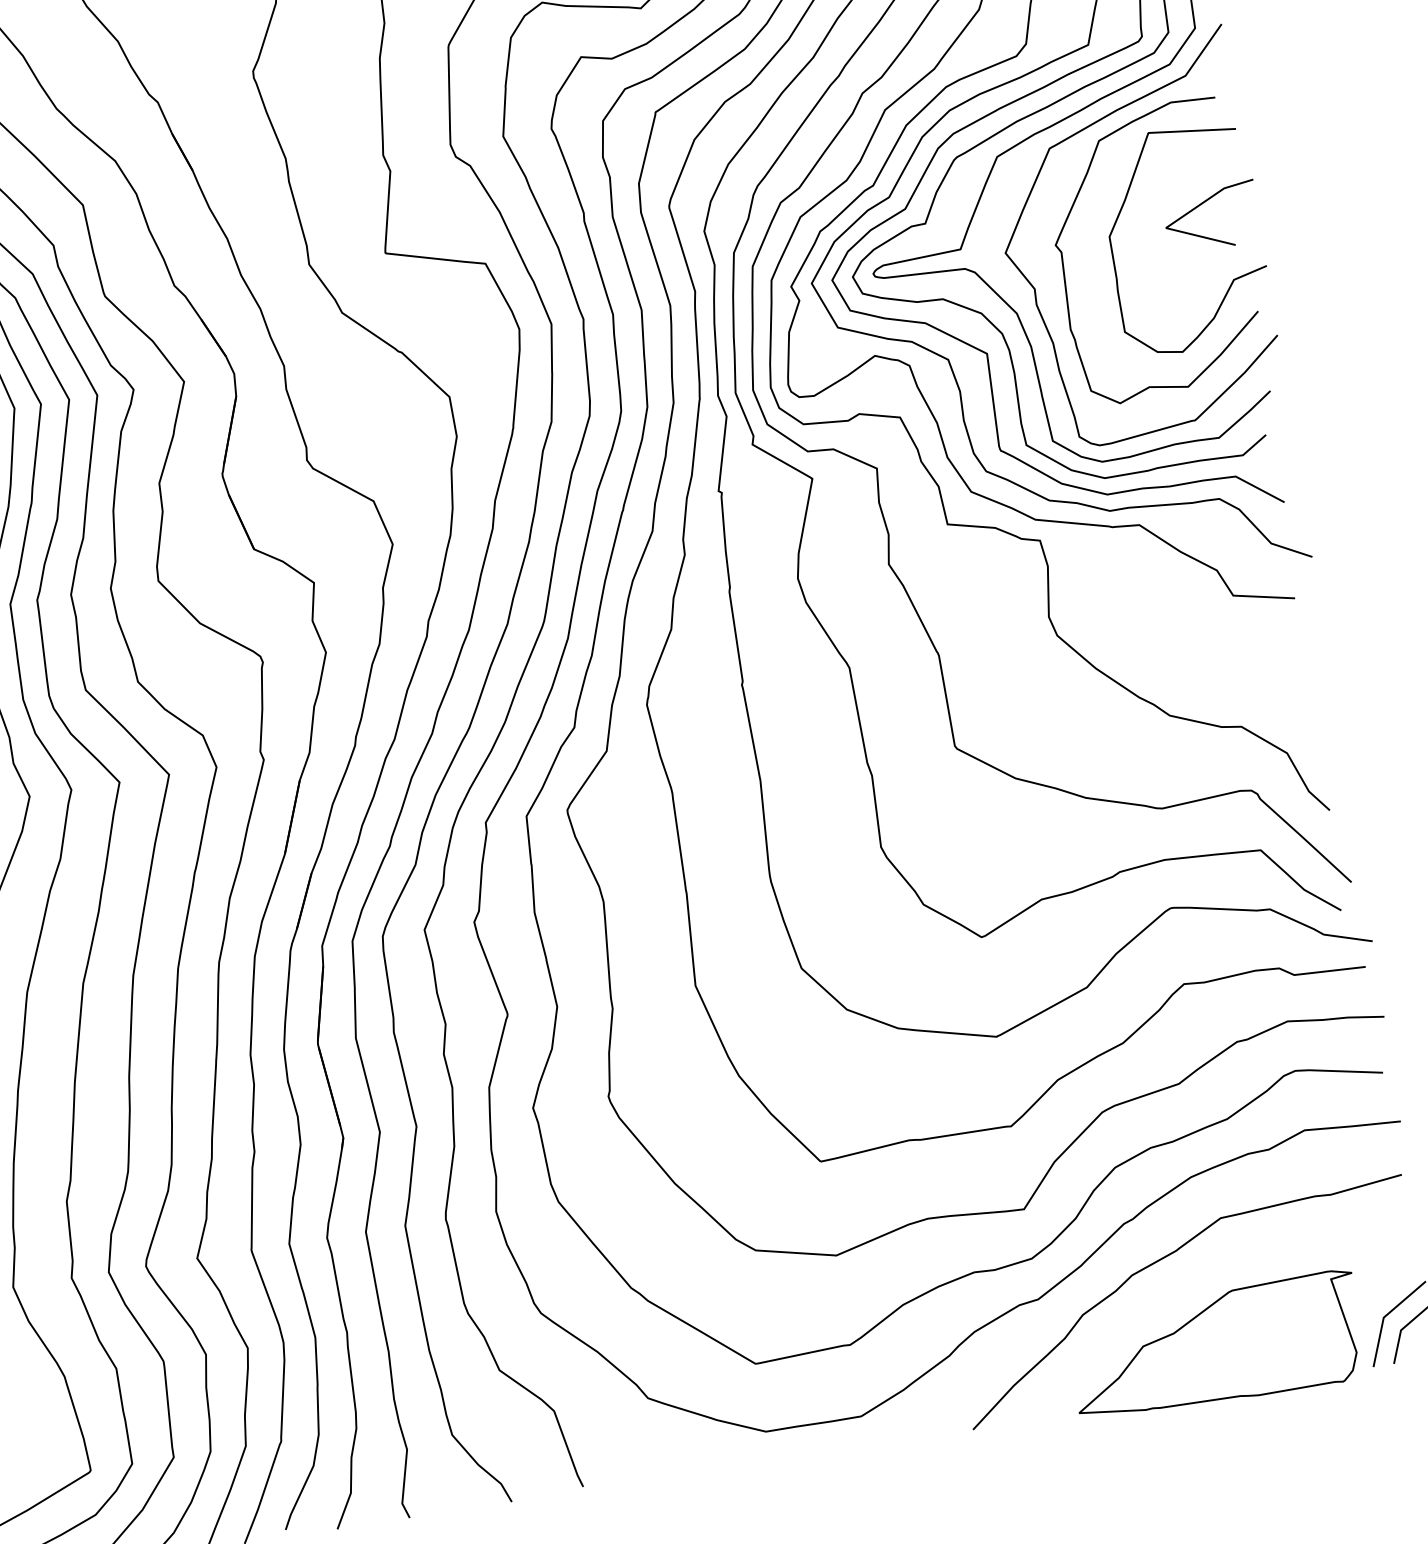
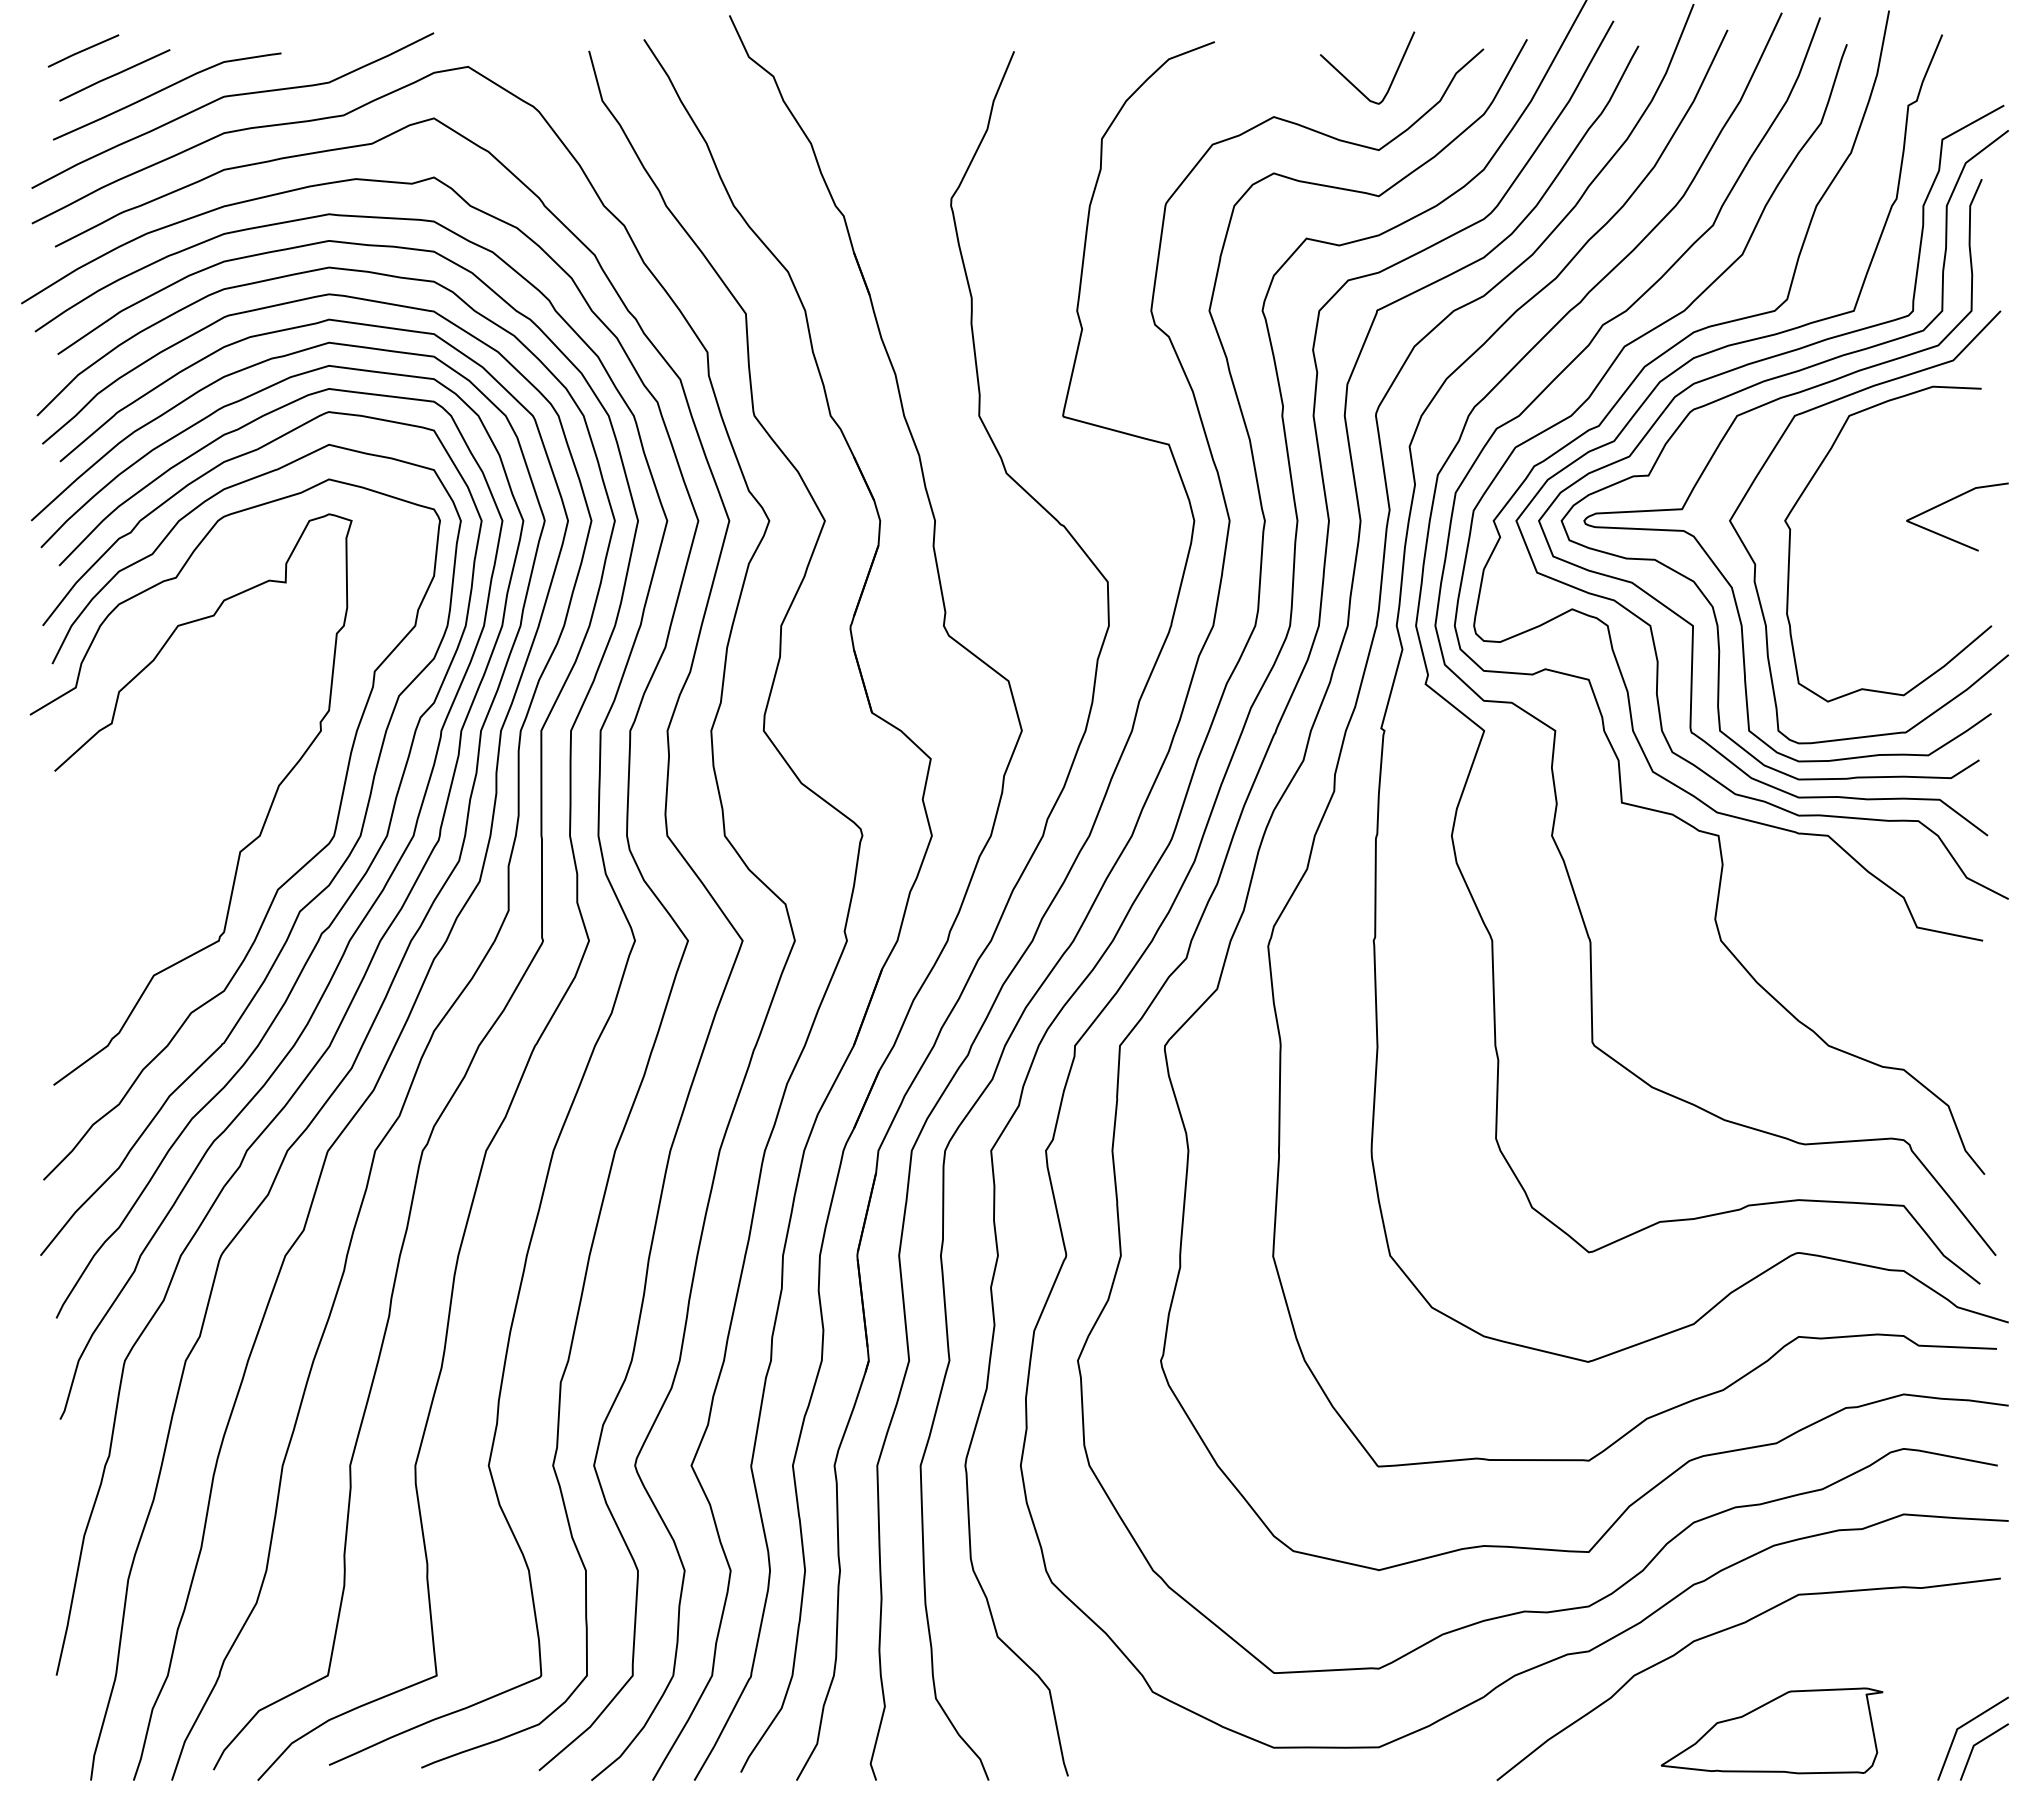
curve: (1233, 279) -> (1970, 587), removed
part: (1215, 1345) -> (1771, 1730), size x0.7

